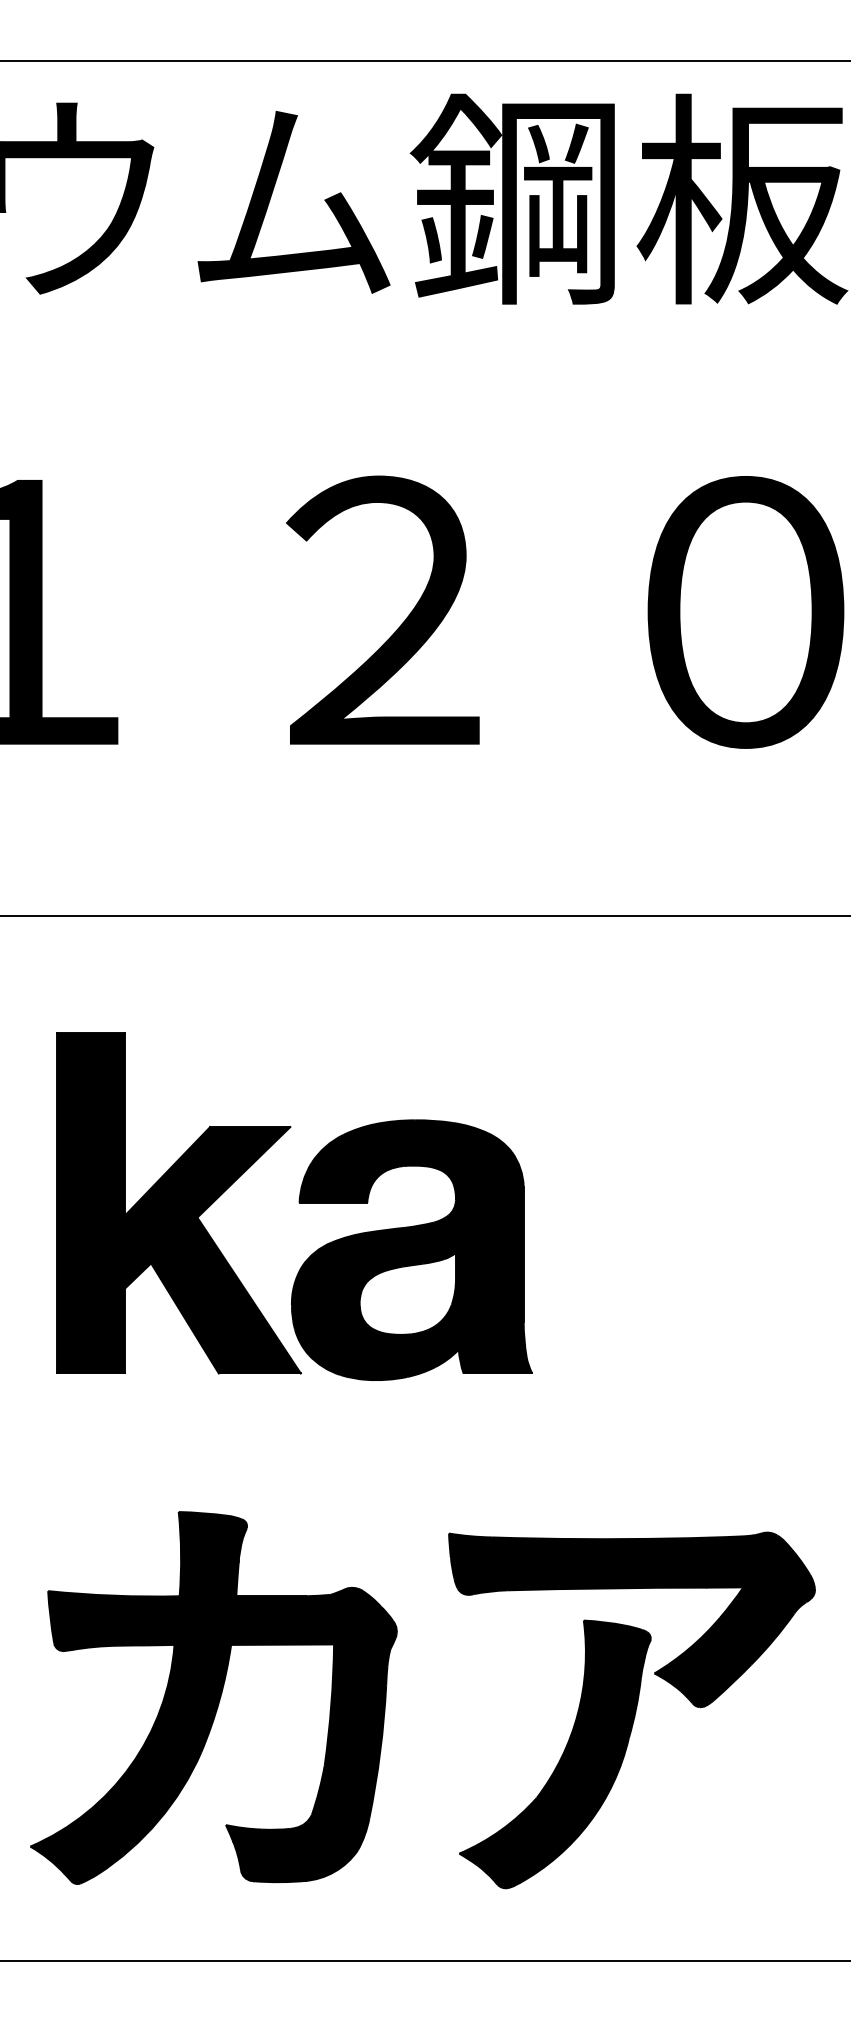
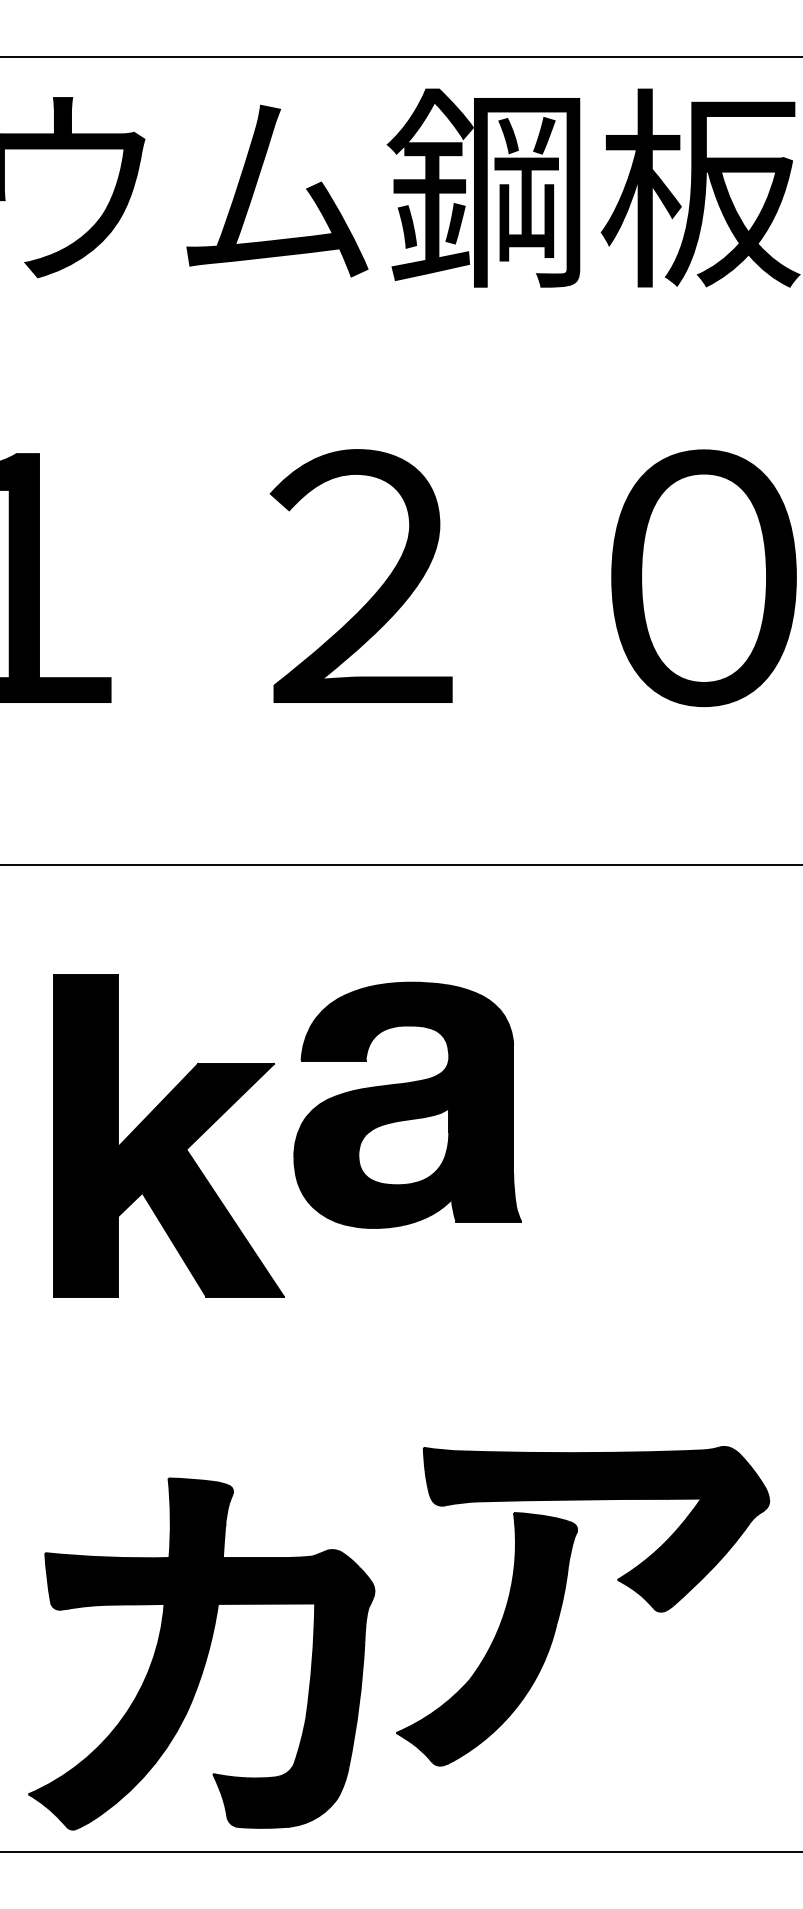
part: (411, 1249) -> (407, 1104), moved
part: (213, 1697) -> (201, 1653), moved
part: (554, 1754) -> (486, 1639), moved

